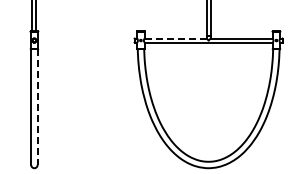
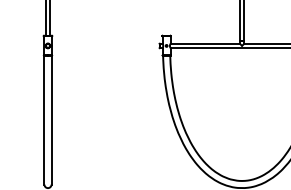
line: (176, 38) -> (206, 43), dashed -> solid
line: (37, 107) -> (51, 120), dashed -> solid

